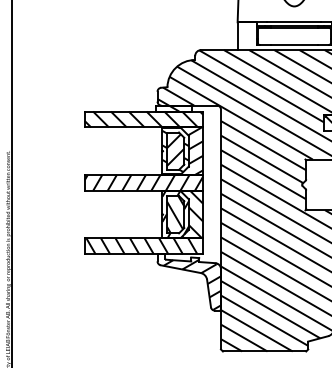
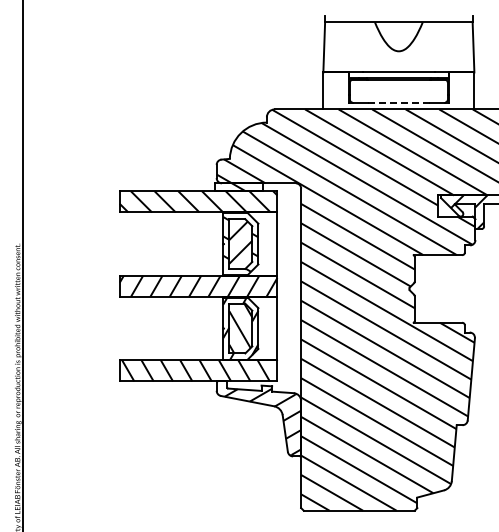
line: (294, 44) -> (399, 102), solid -> dashed
hatch: (186, 150) -> (255, 243), removed
hatch: (184, 214) -> (252, 328), removed

